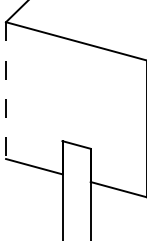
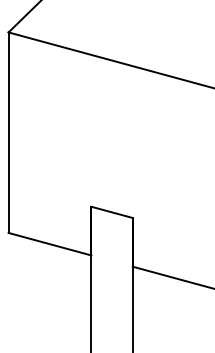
line: (6, 91) -> (9, 133), dashed -> solid

